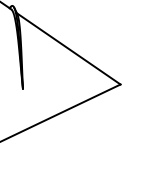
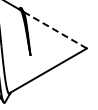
line: (69, 49) -> (55, 30), solid -> dashed

